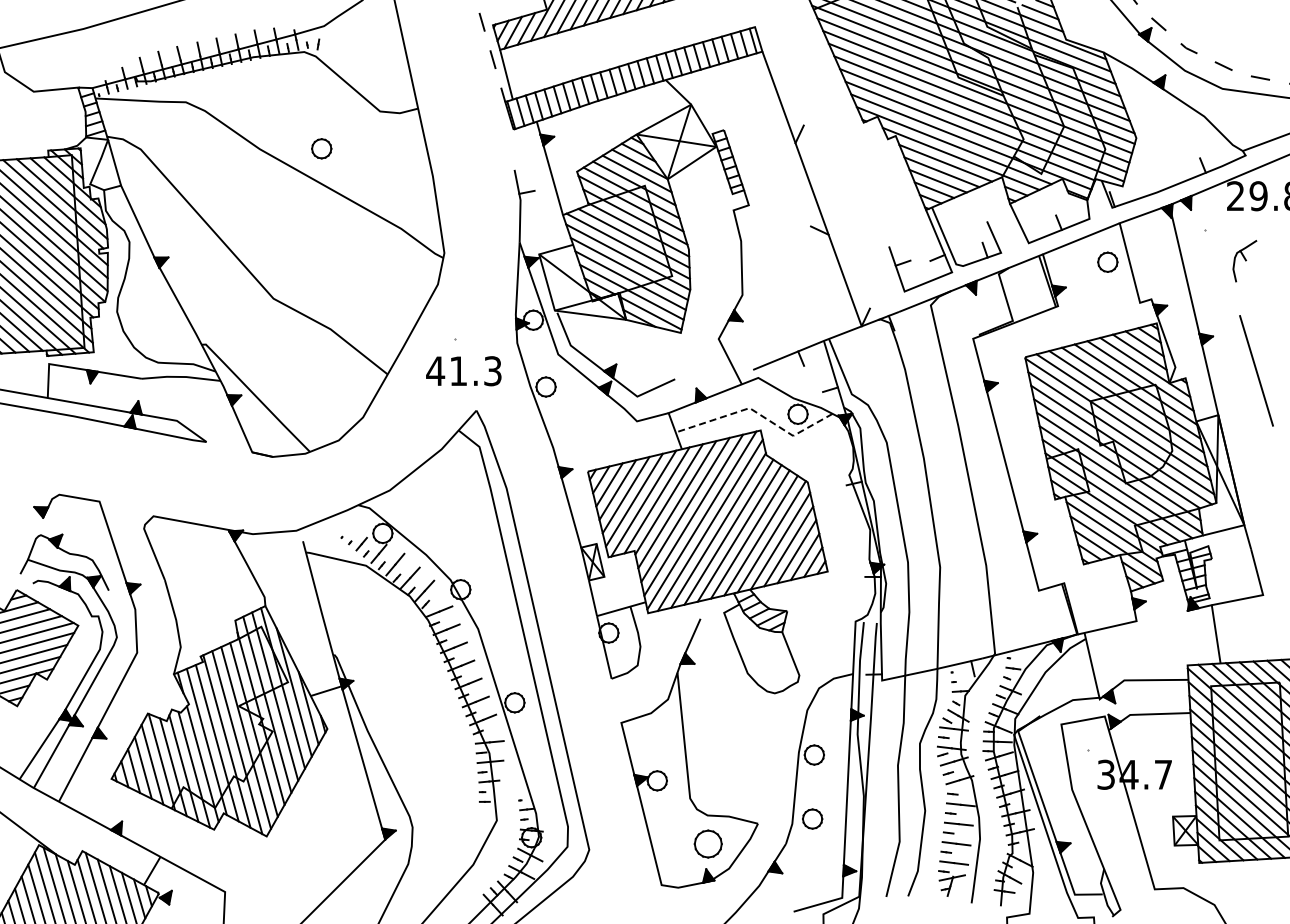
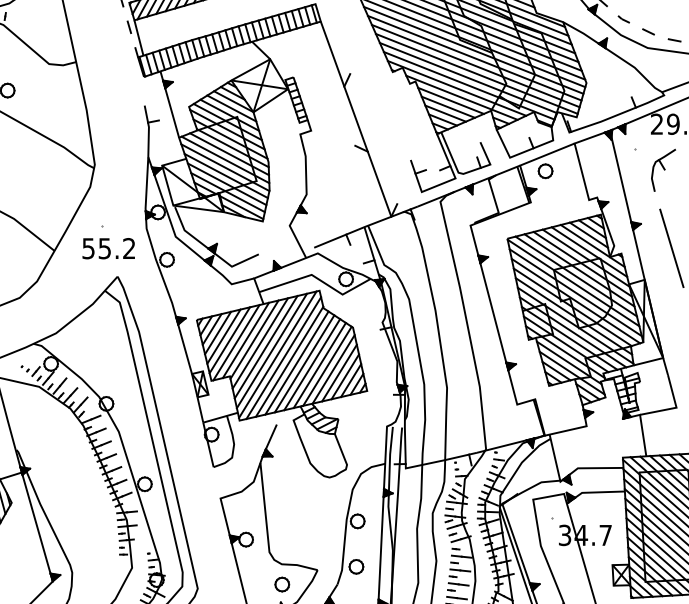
part: (1107, 261) -> (545, 170), moved
part: (1244, 261) -> (663, 170), size x1.43
text: (463, 371) -> (108, 248), 41.3 -> 55.2
line: (758, 413) -> (318, 278), dashed -> solid
part: (707, 843) -> (281, 584), size x0.71

